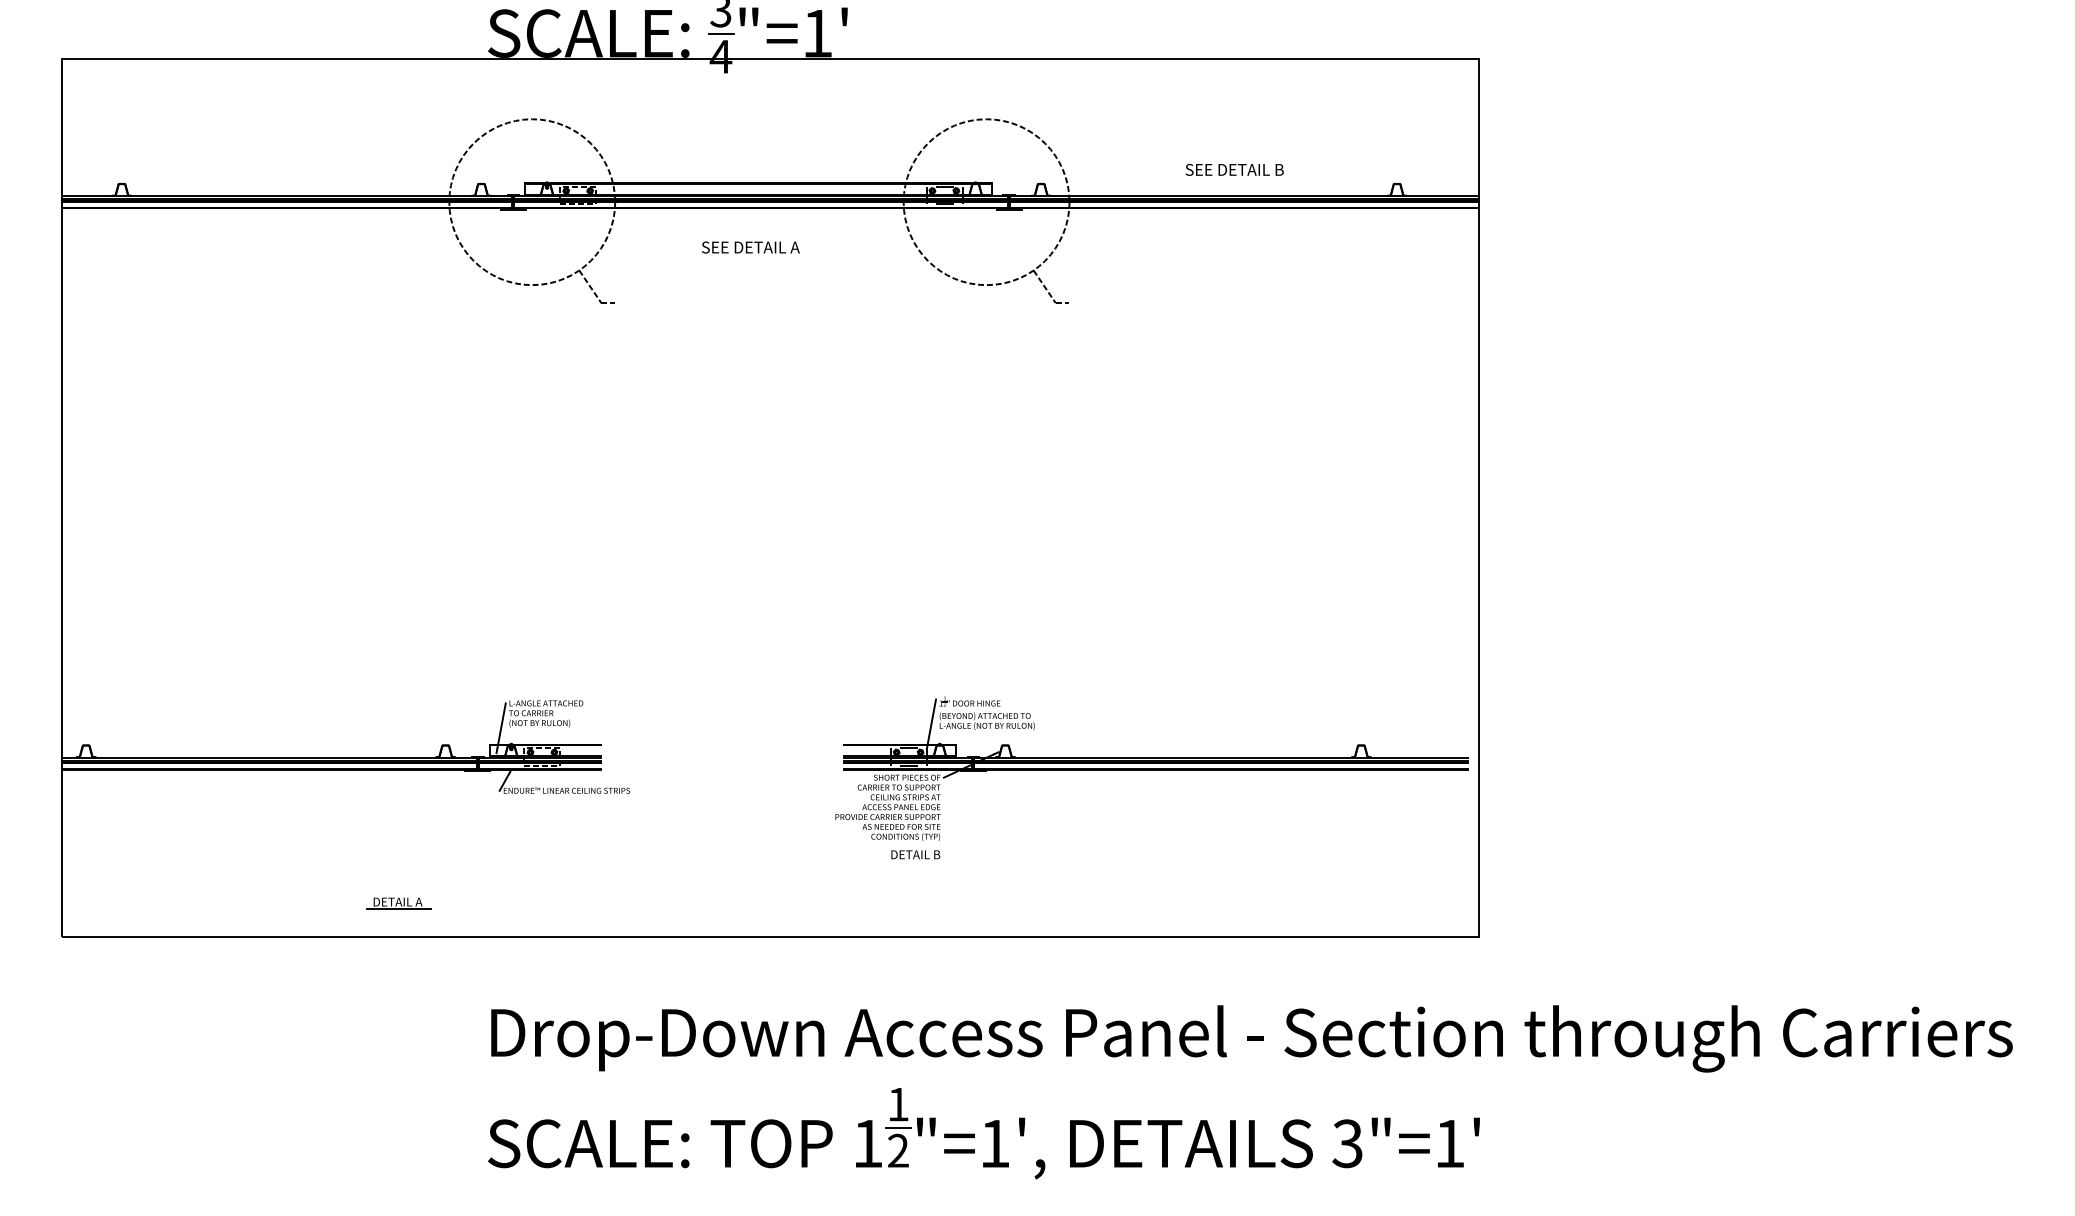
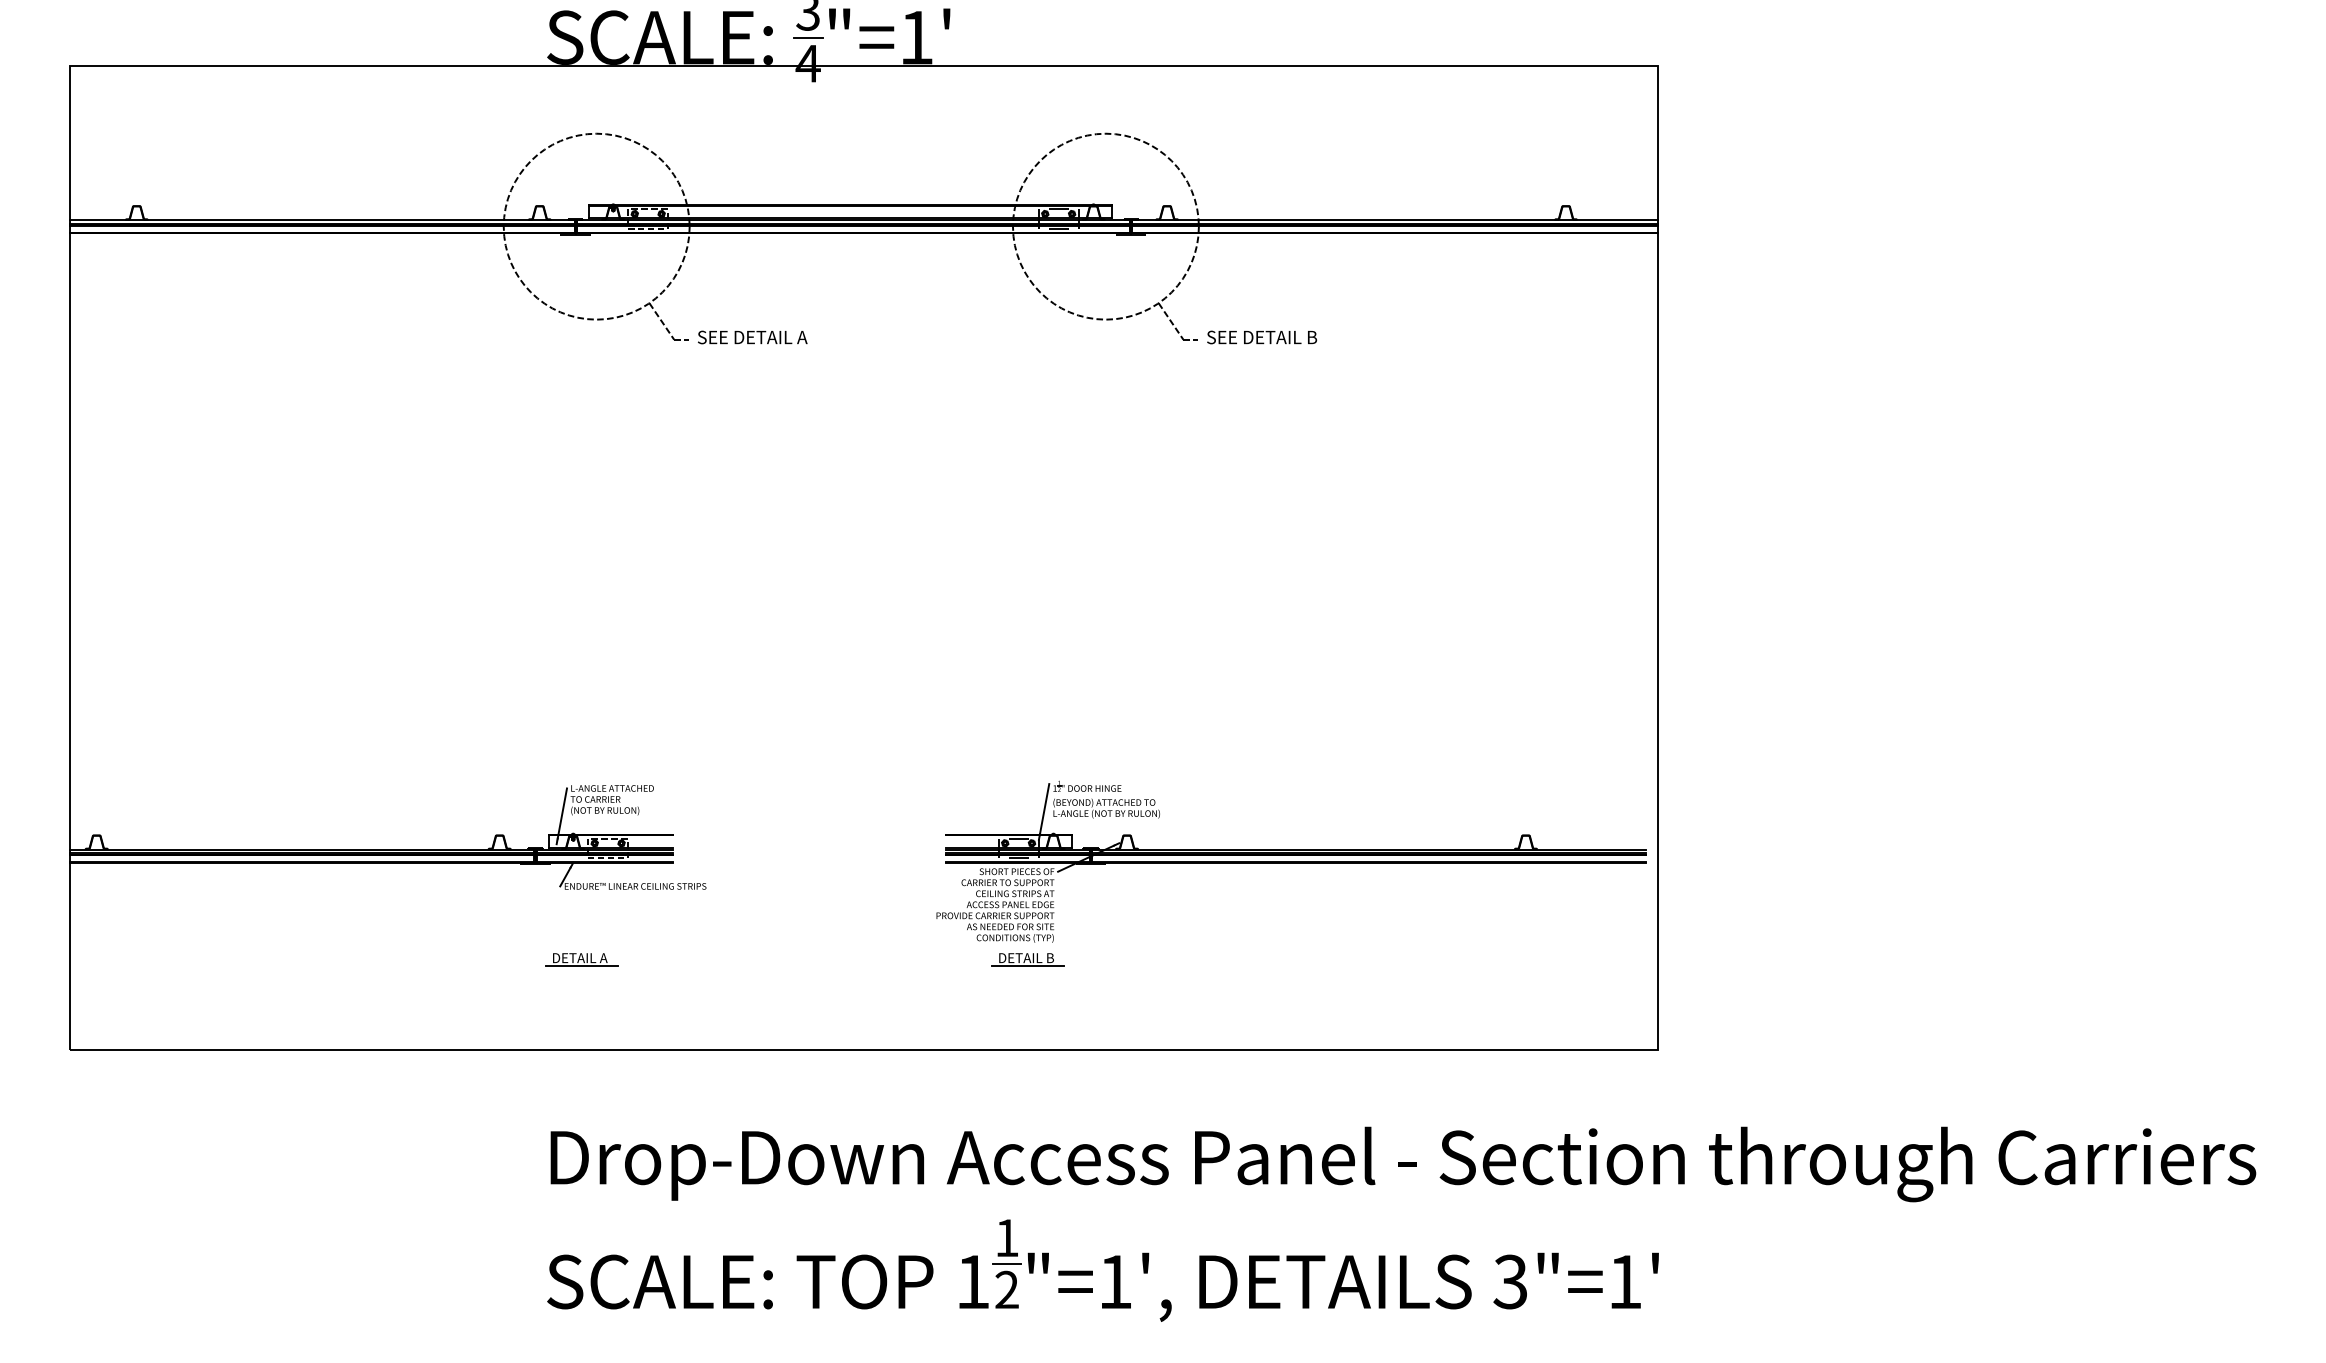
text: (1235, 169) -> (1262, 337), moved
text: (750, 247) -> (752, 337), moved
line: (916, 862) -> (1027, 966), added
part: (399, 903) -> (581, 959), moved

